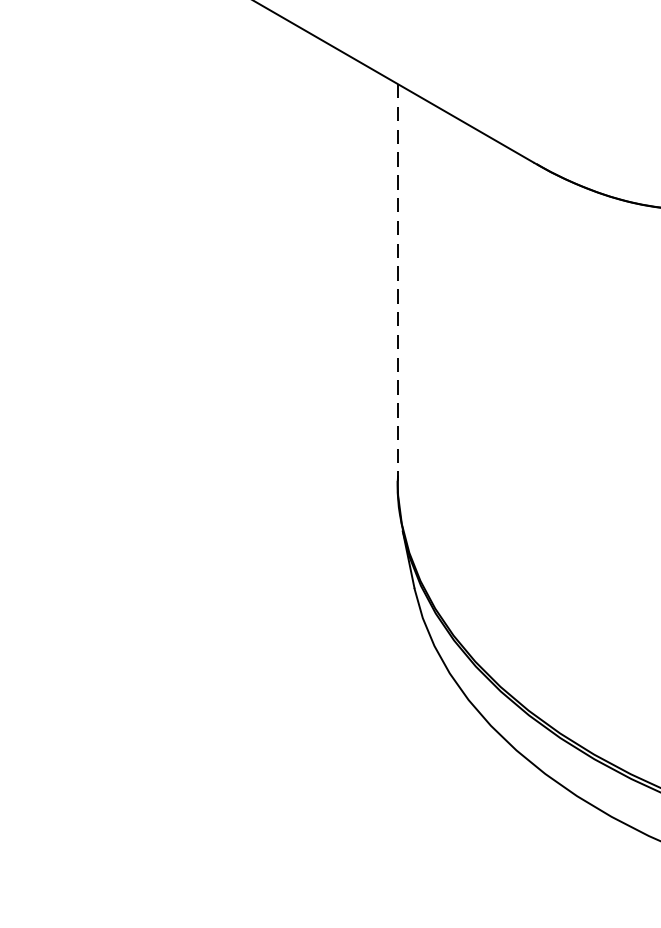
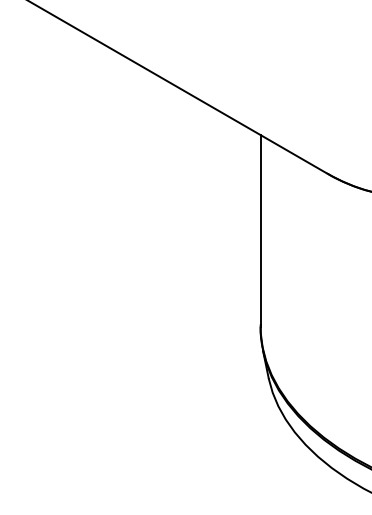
line: (397, 281) -> (260, 230), dashed -> solid

